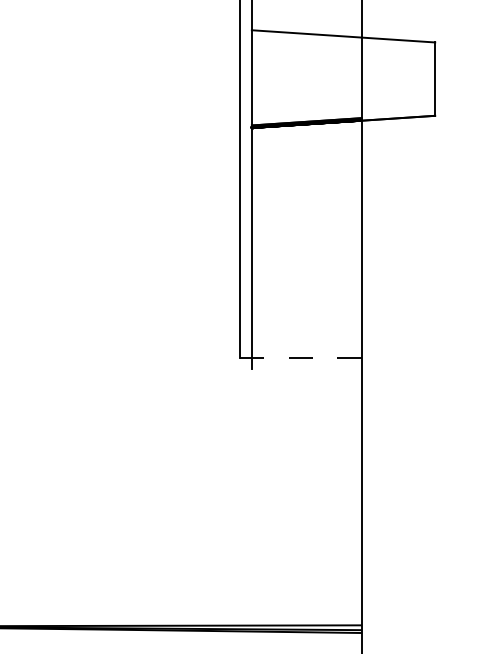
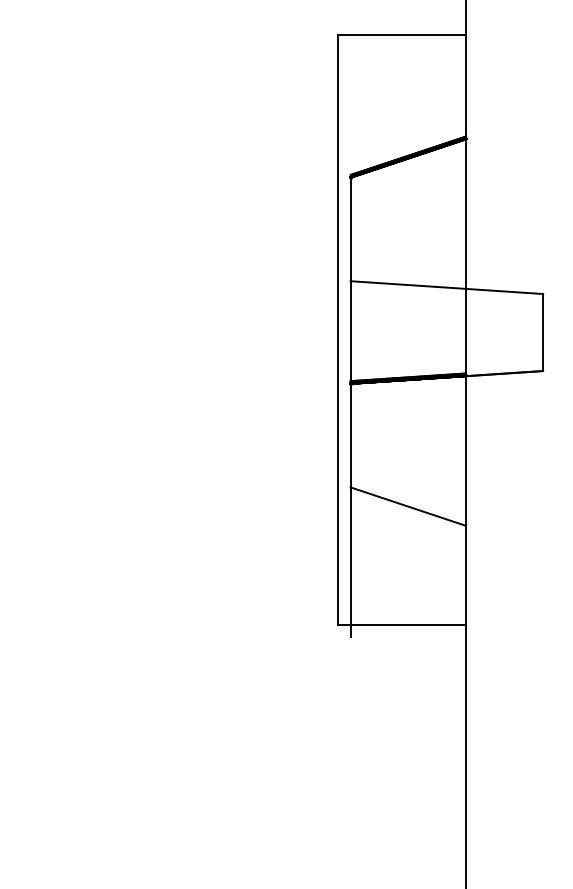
line: (306, 244) -> (408, 506), added
line: (300, 358) -> (401, 625), dashed -> solid

